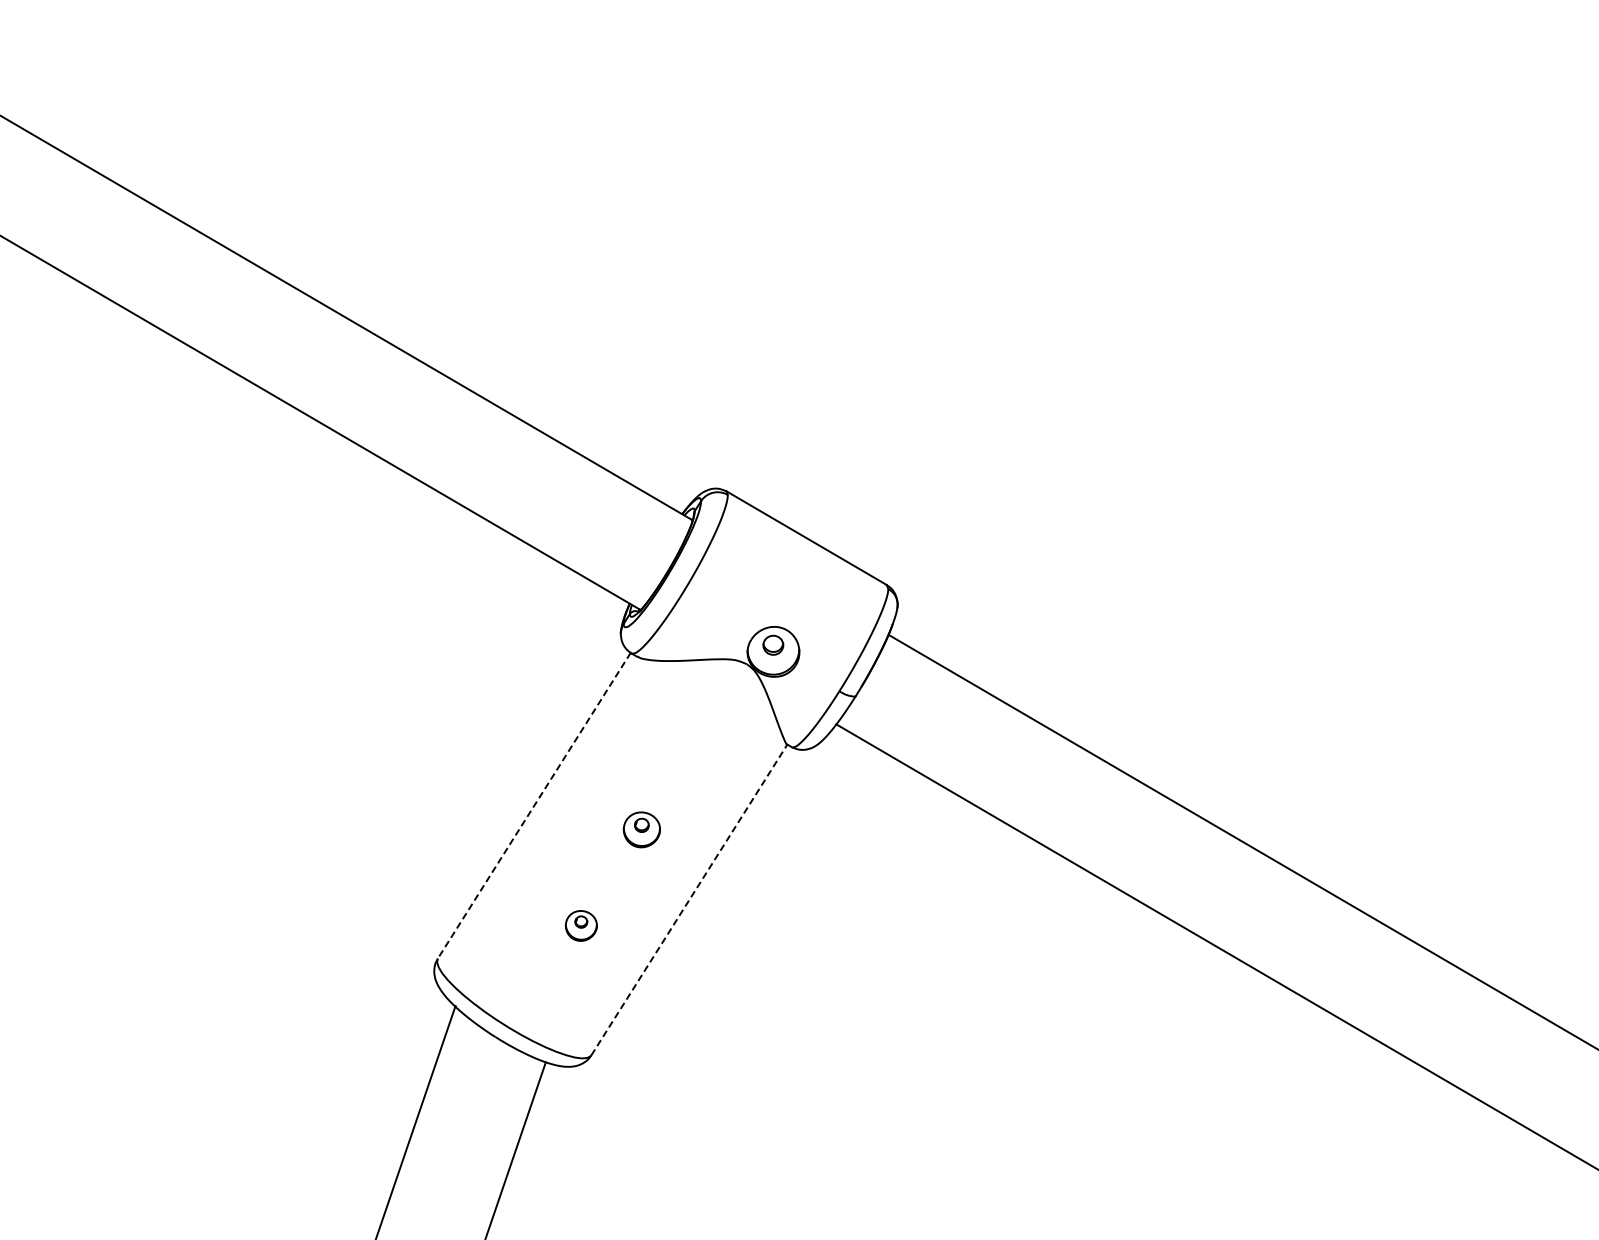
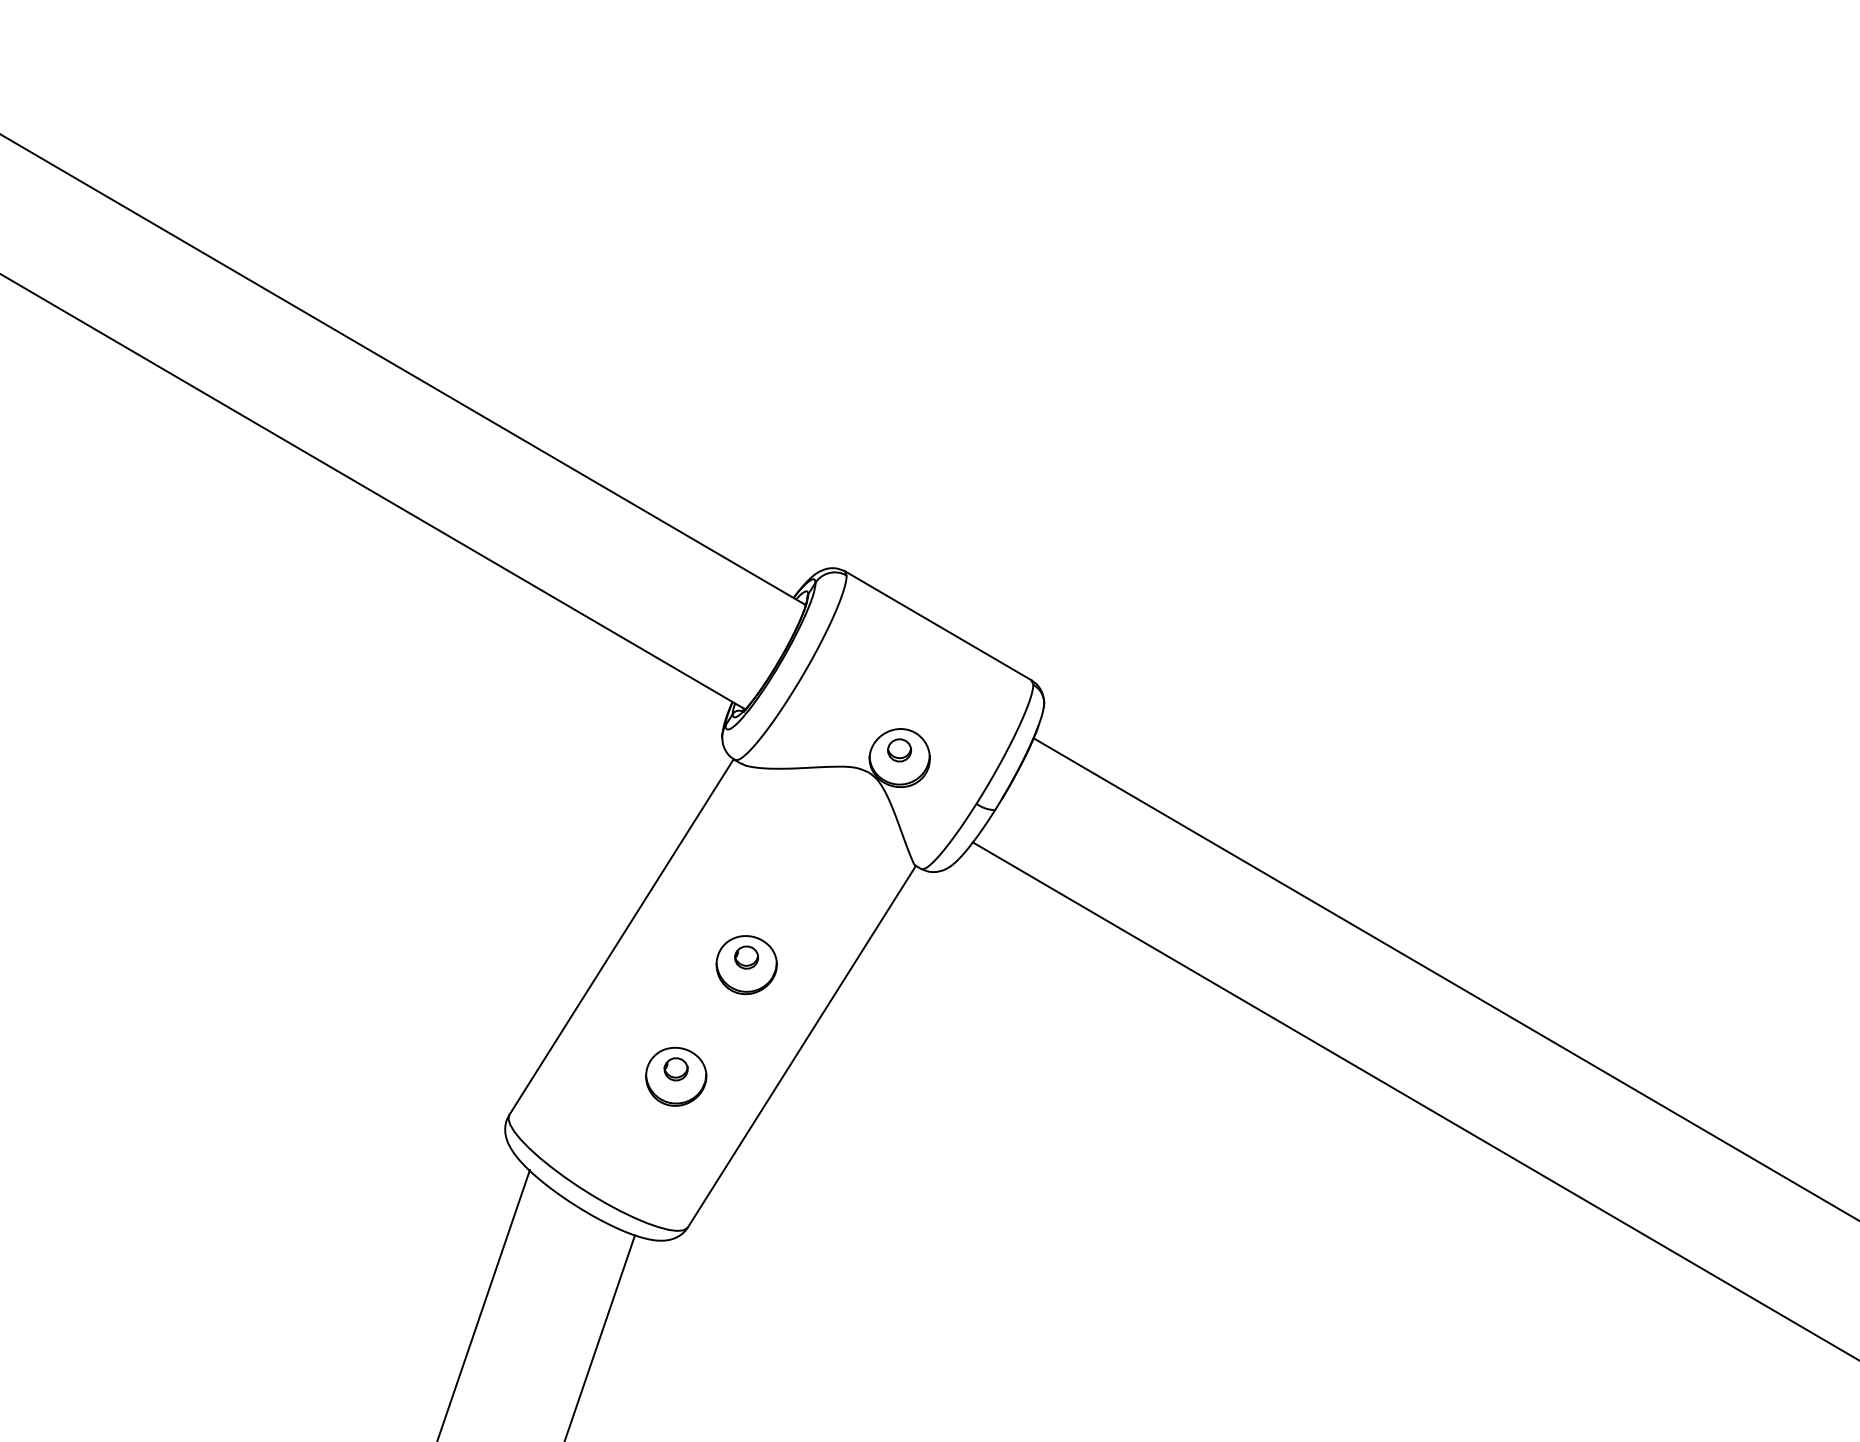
line: (534, 805) -> (621, 936), dashed -> solid
part: (641, 829) -> (746, 964), size x1.43
line: (689, 899) -> (802, 1046), dashed -> solid
part: (581, 925) -> (676, 1076), size x1.67

